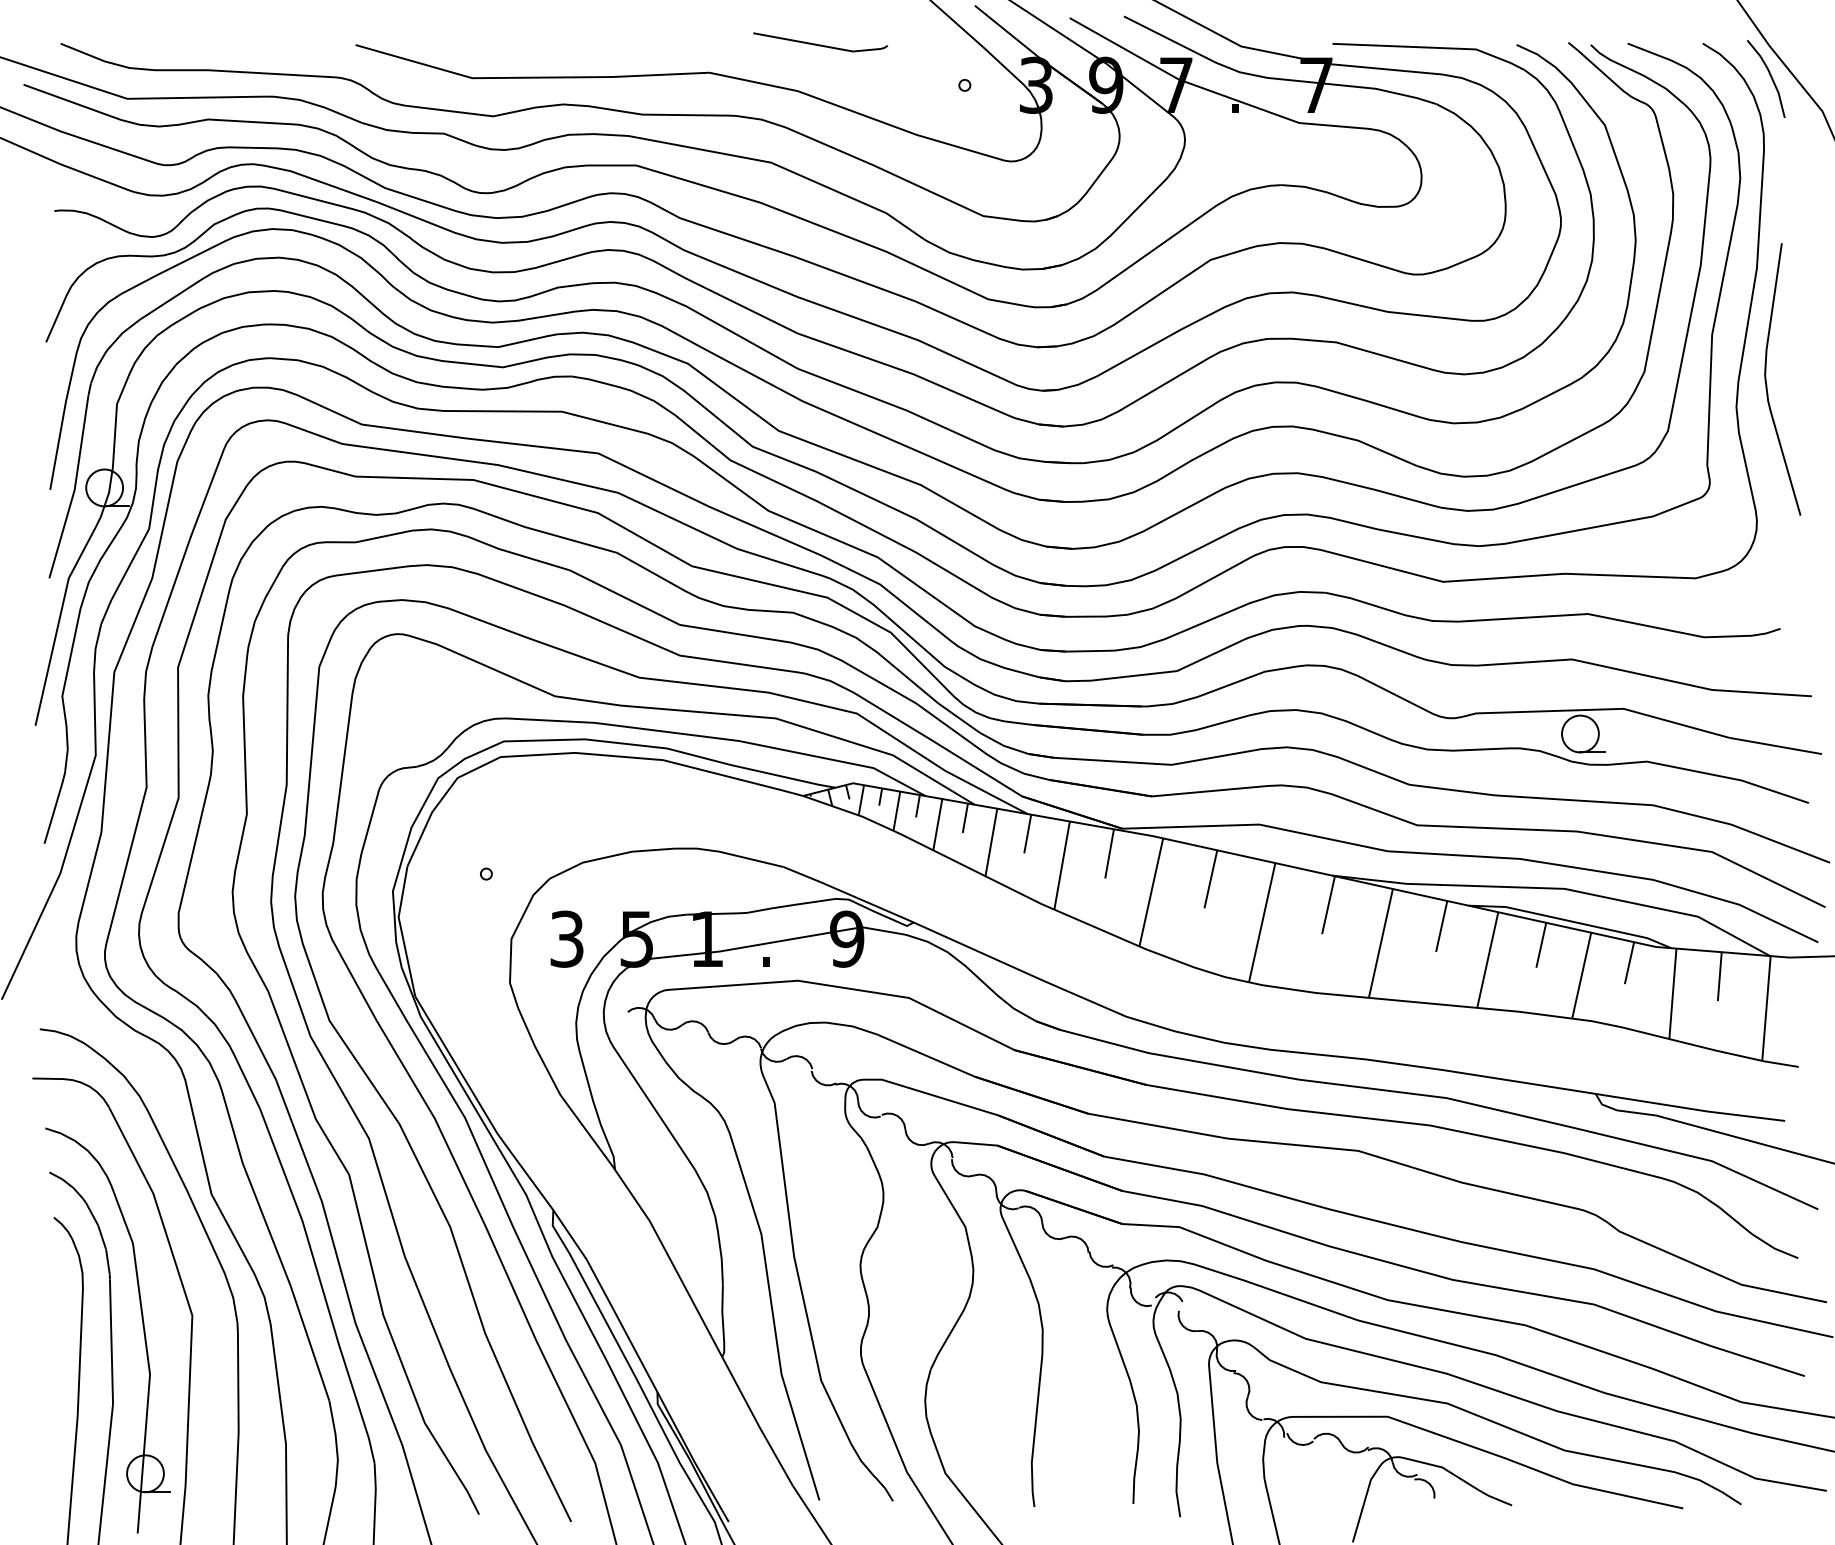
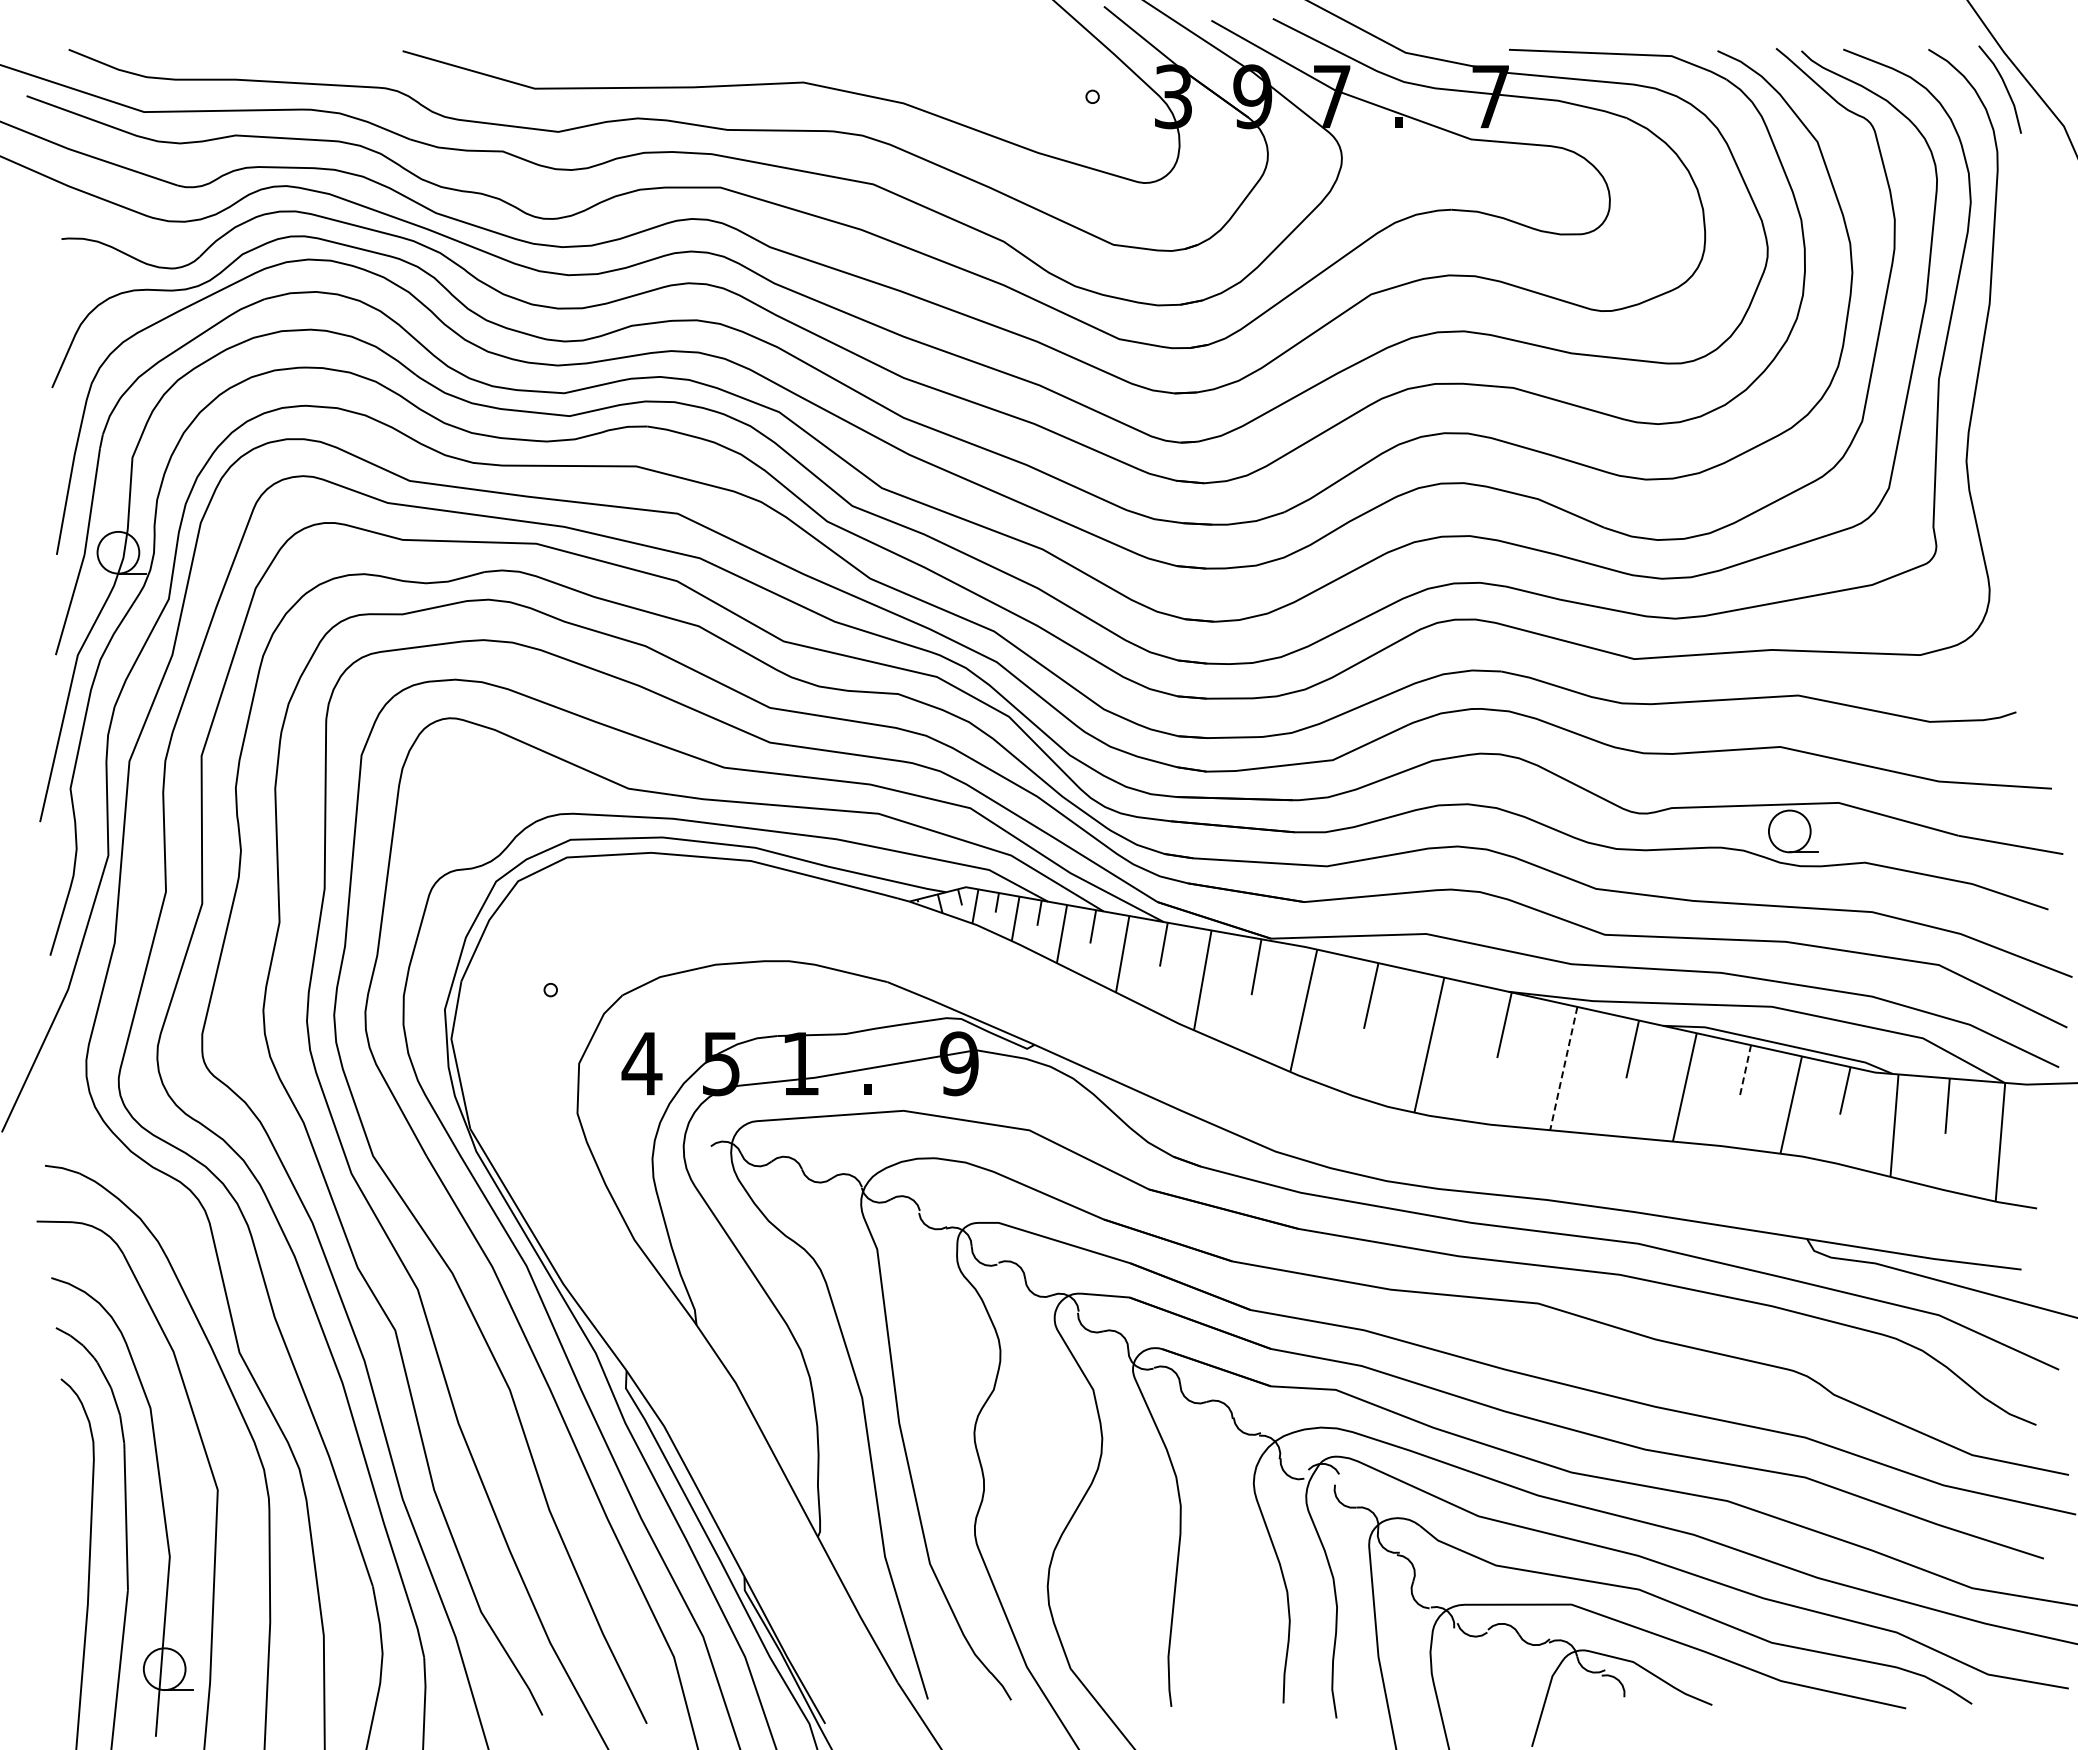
curve: (820, 44) -> (929, 50), removed
curve: (1766, 379) -> (2000, 429), removed
text: (566, 938) -> (641, 1063), 3 -> 4
line: (1380, 944) -> (1563, 1069), solid -> dashed
line: (1541, 946) -> (1745, 1071), solid -> dashed

